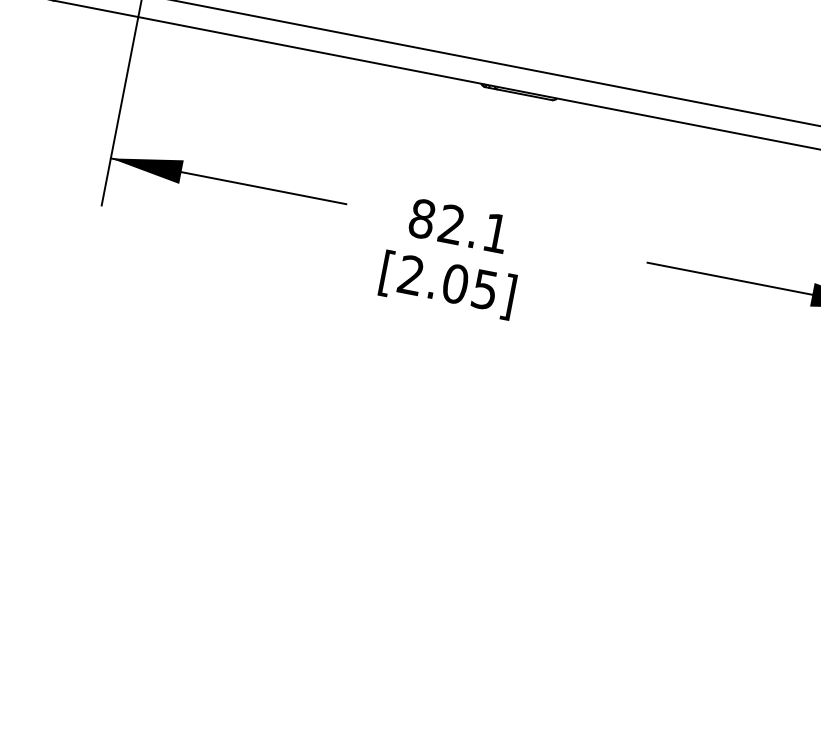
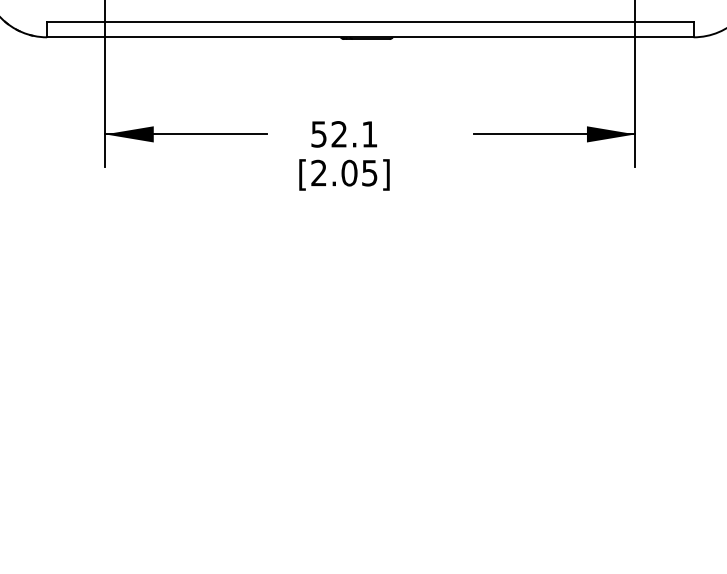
text: (421, 218) -> (318, 134), 82.1 -> 52.1

